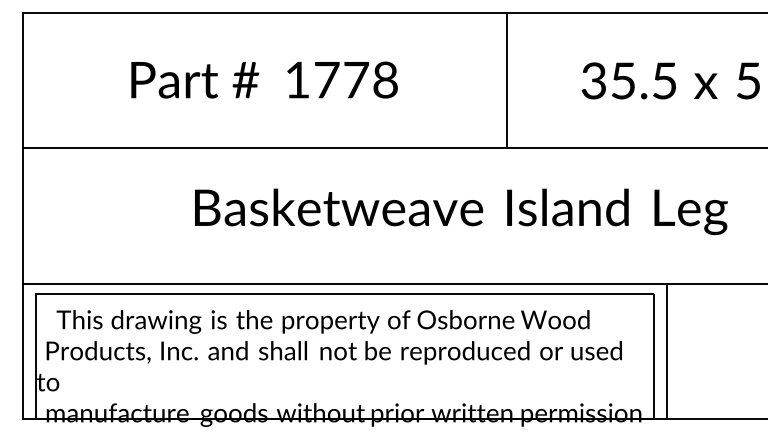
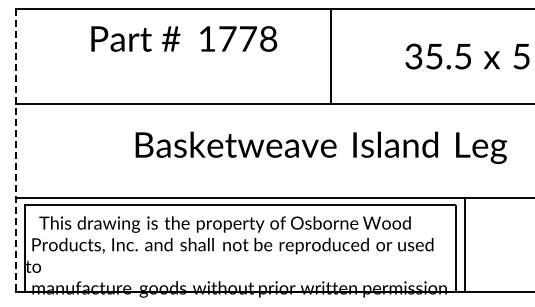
text: (264, 79) -> (184, 38), moved
line: (507, 80) -> (331, 56), moved
line: (23, 215) -> (16, 150), solid -> dashed

